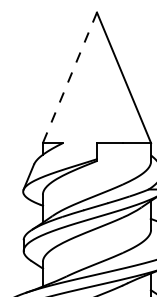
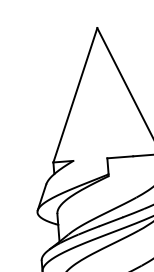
line: (69, 77) -> (74, 94), dashed -> solid

